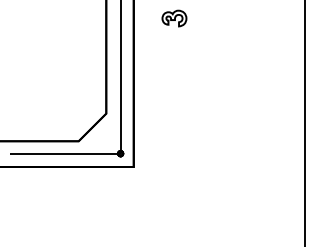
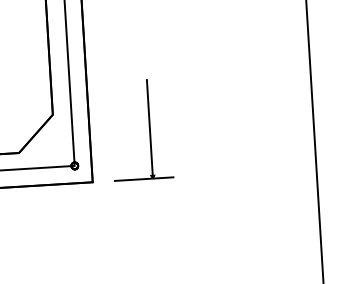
part: (179, 129) -> (149, 129), added

